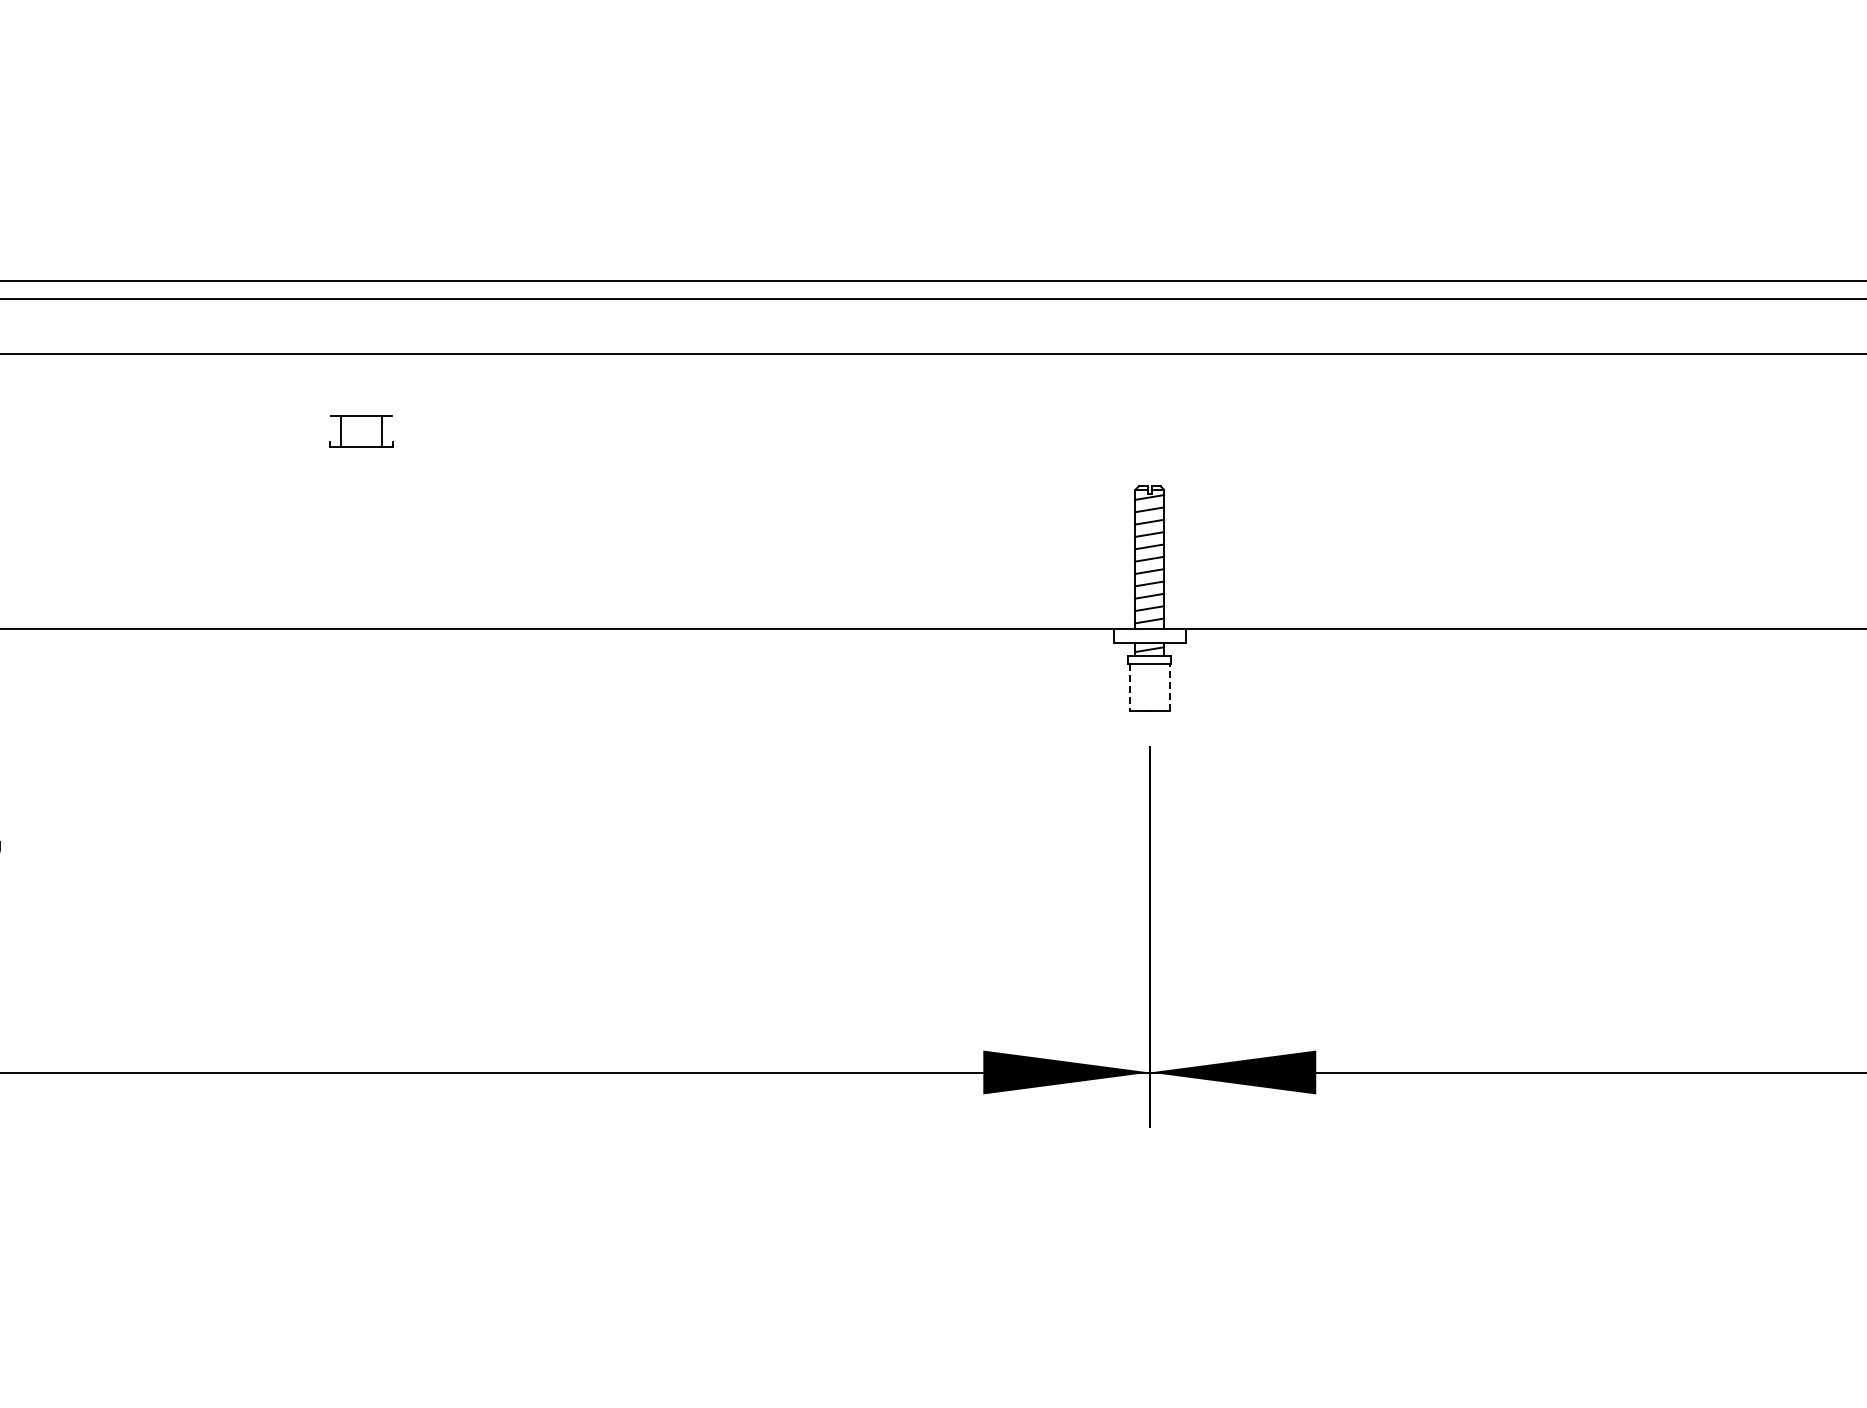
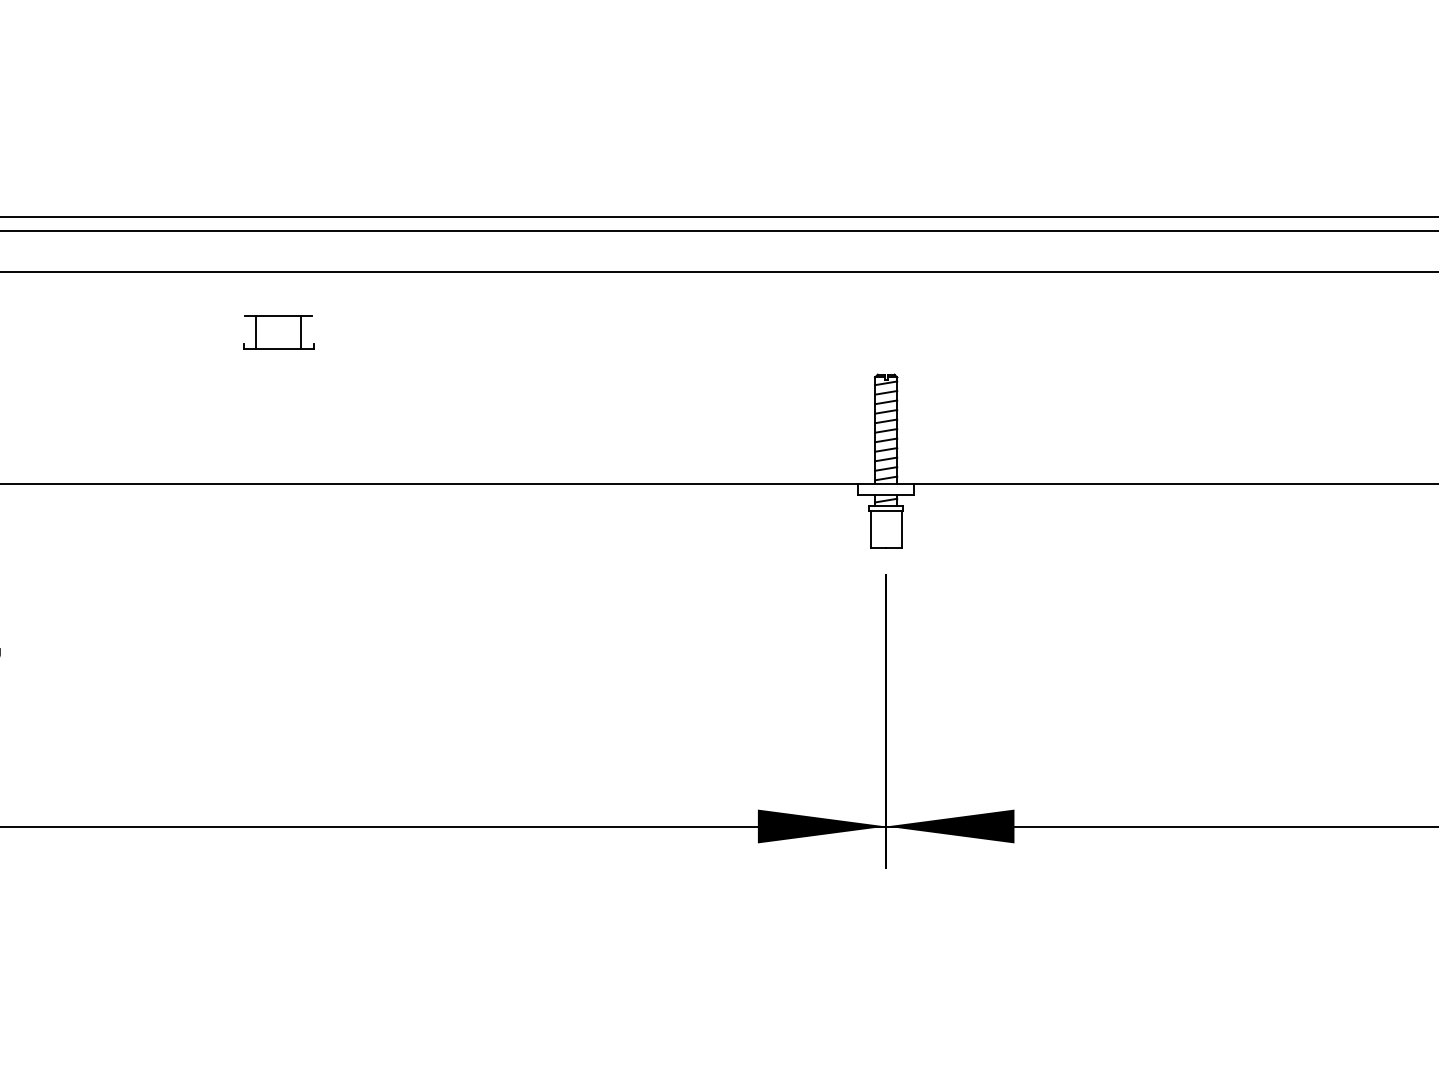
part: (361, 431) -> (278, 332), size x1.43
line: (1129, 687) -> (870, 529), dashed -> solid
line: (1169, 687) -> (901, 529), dashed -> solid

